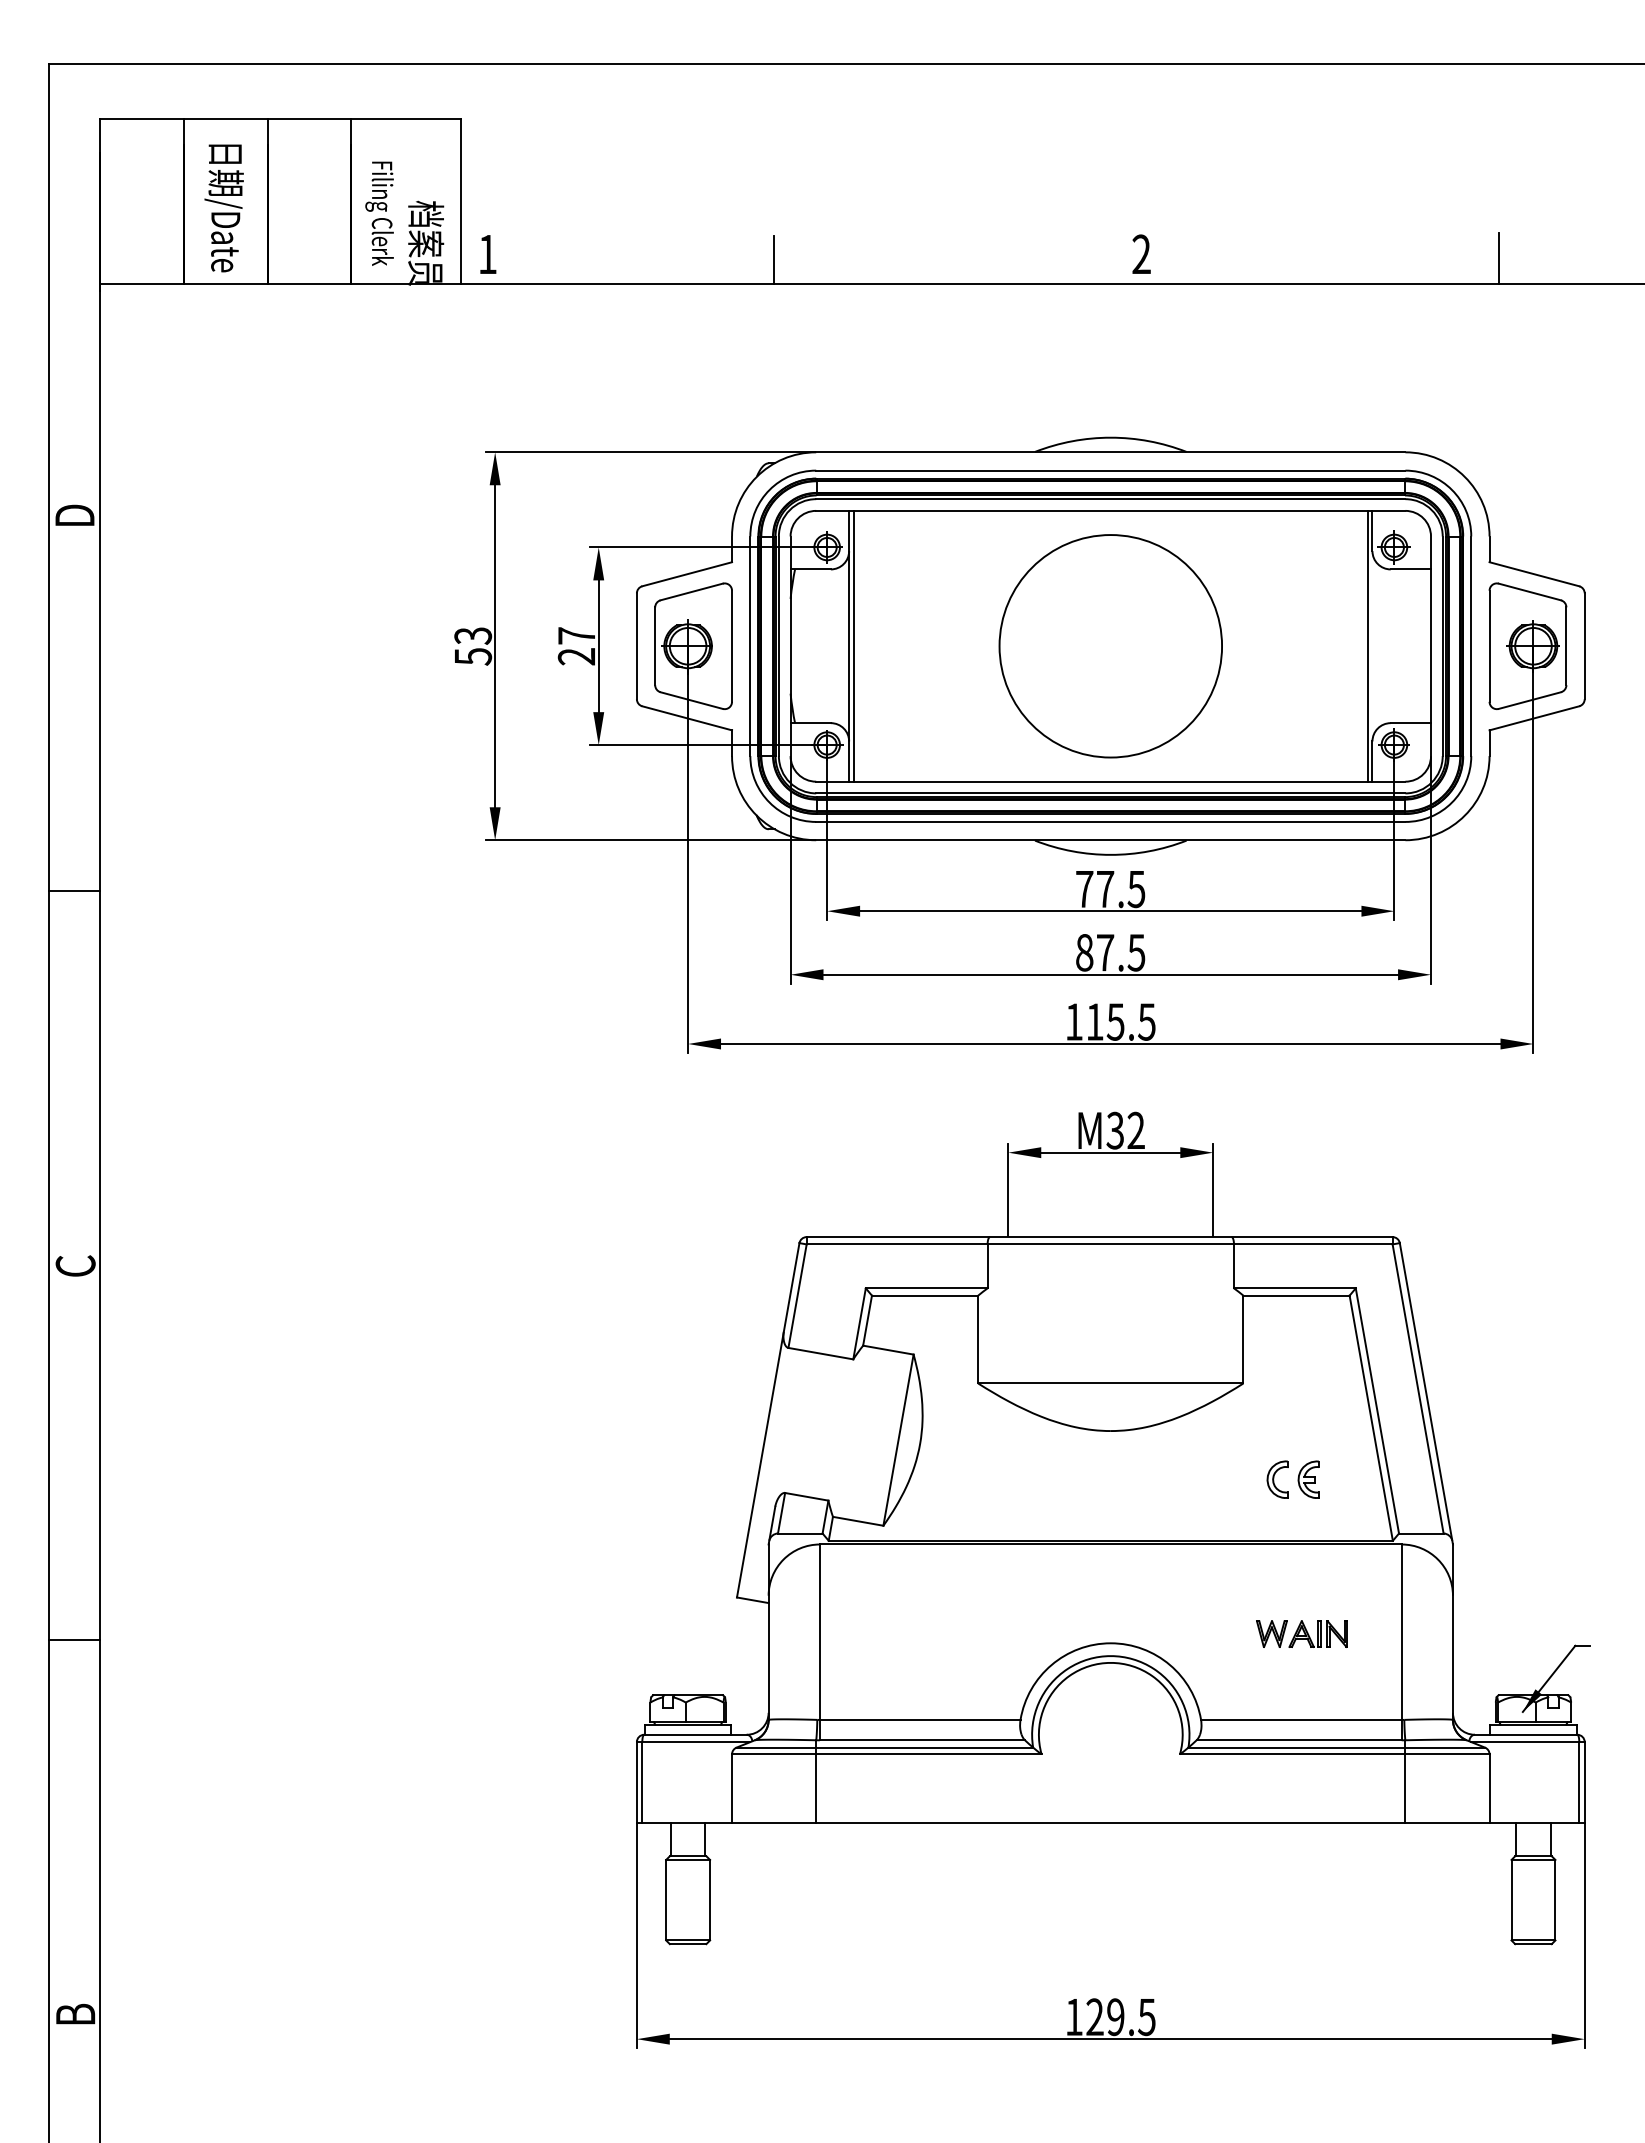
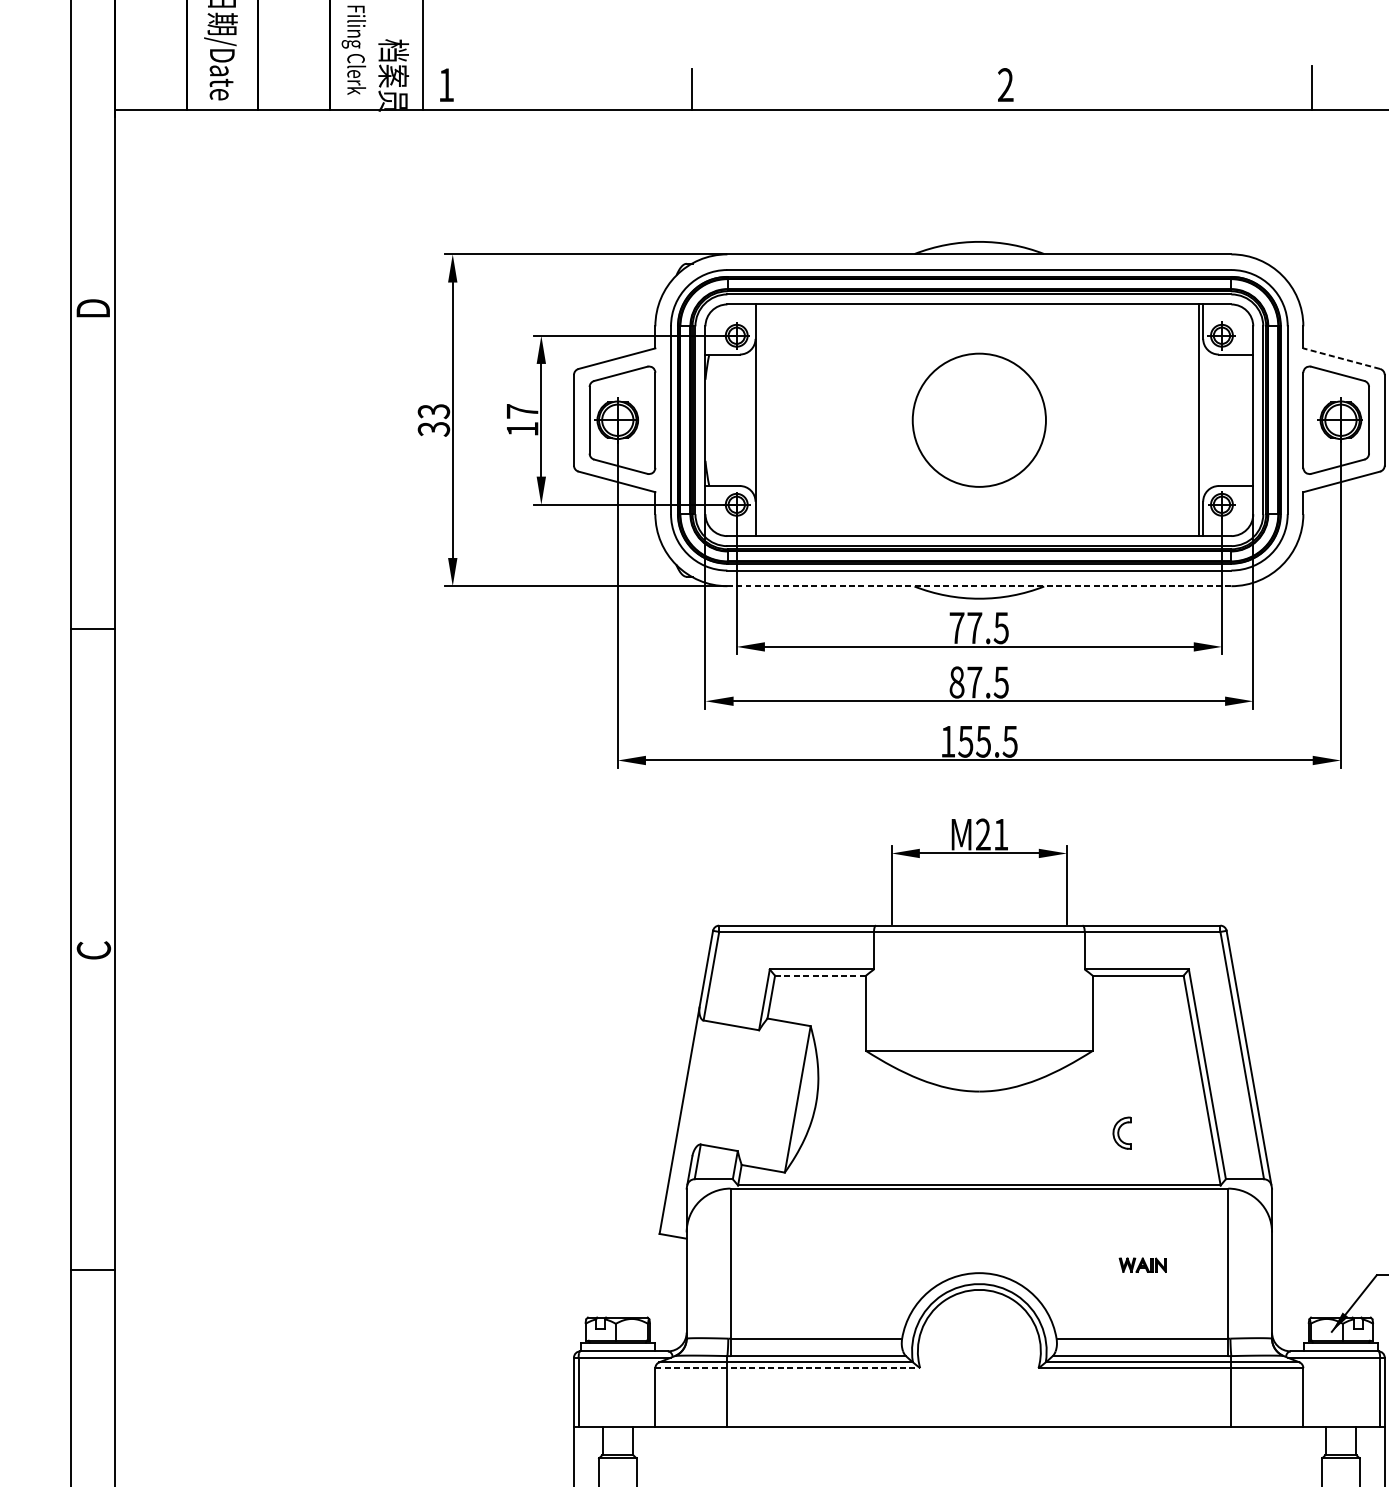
line: (1533, 574) -> (1340, 358), solid -> dashed
line: (853, 645) -> (759, 419), removed
circle: (1110, 646) -> (979, 420), size x0.7
text: (472, 656) -> (433, 429), 53 -> 33
text: (575, 656) -> (521, 429), 27 -> 17
line: (1110, 840) -> (979, 586), solid -> dashed
text: (1094, 1021) -> (965, 741), 115.5 -> 155.5
text: (1125, 1130) -> (991, 834), M32 -> M21
line: (925, 1295) -> (820, 975), solid -> dashed
part: (1308, 1479) -> (1148, 1133), removed
part: (1301, 1633) -> (1142, 1264), size x0.6
line: (886, 1754) -> (787, 1368), solid -> dashed

